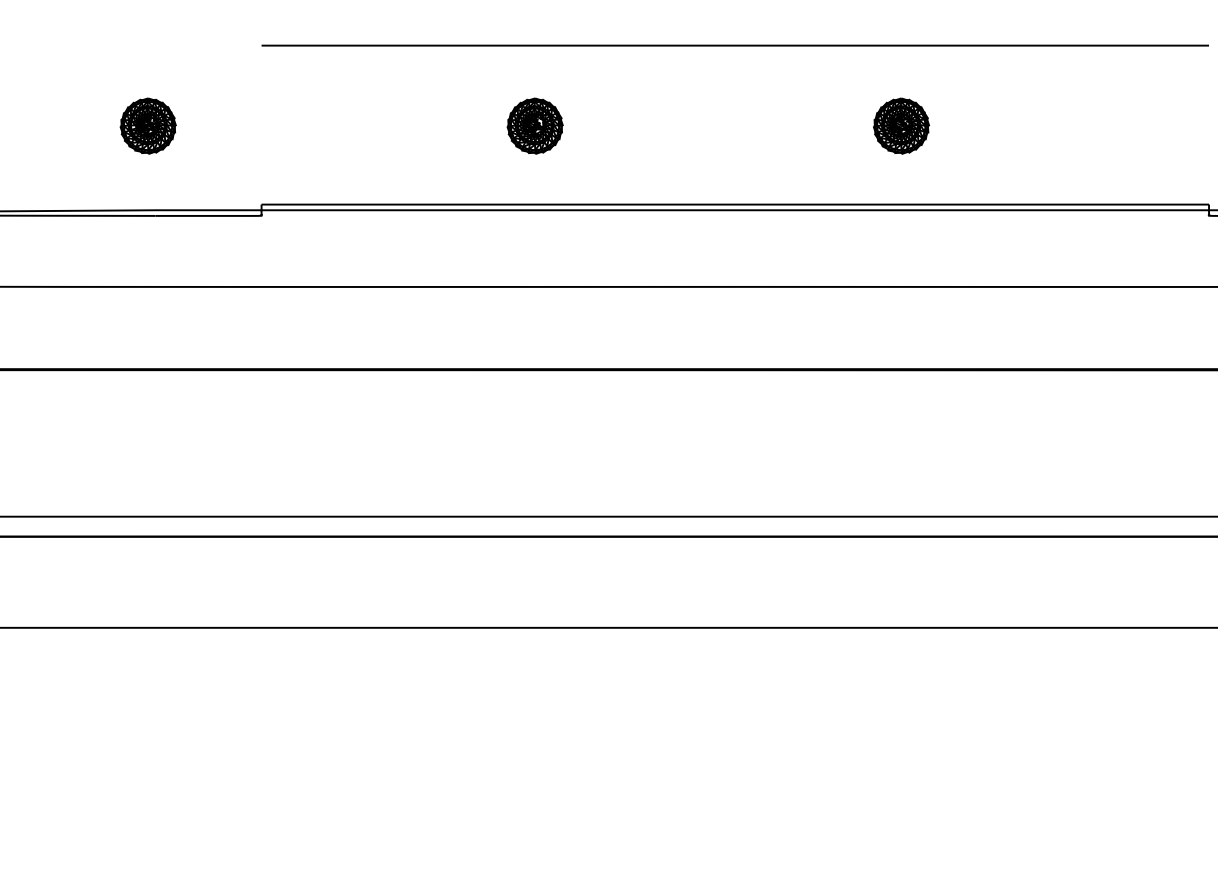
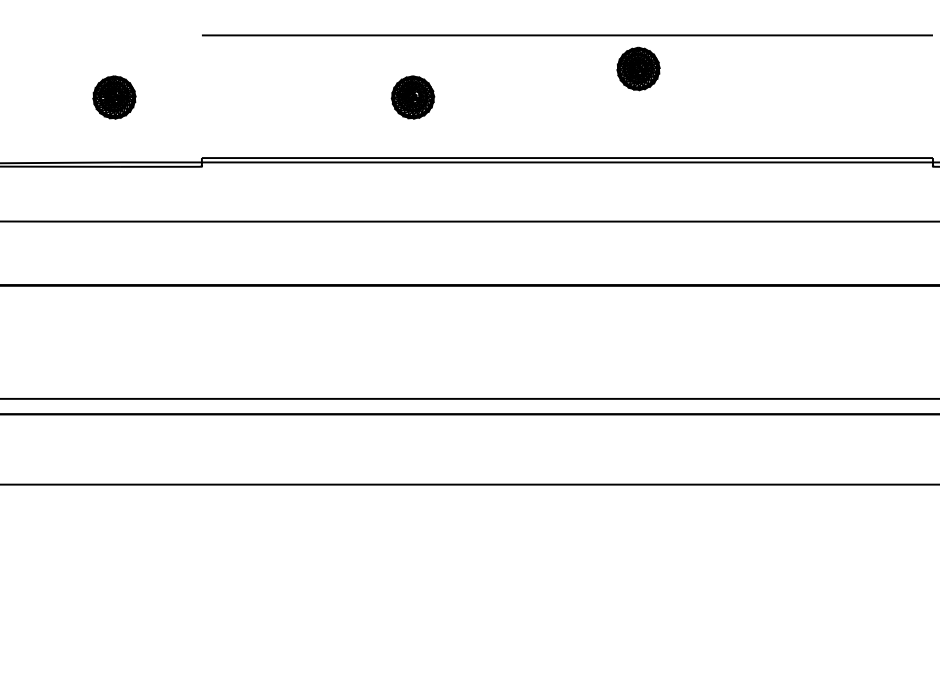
part: (901, 125) -> (638, 68), moved

